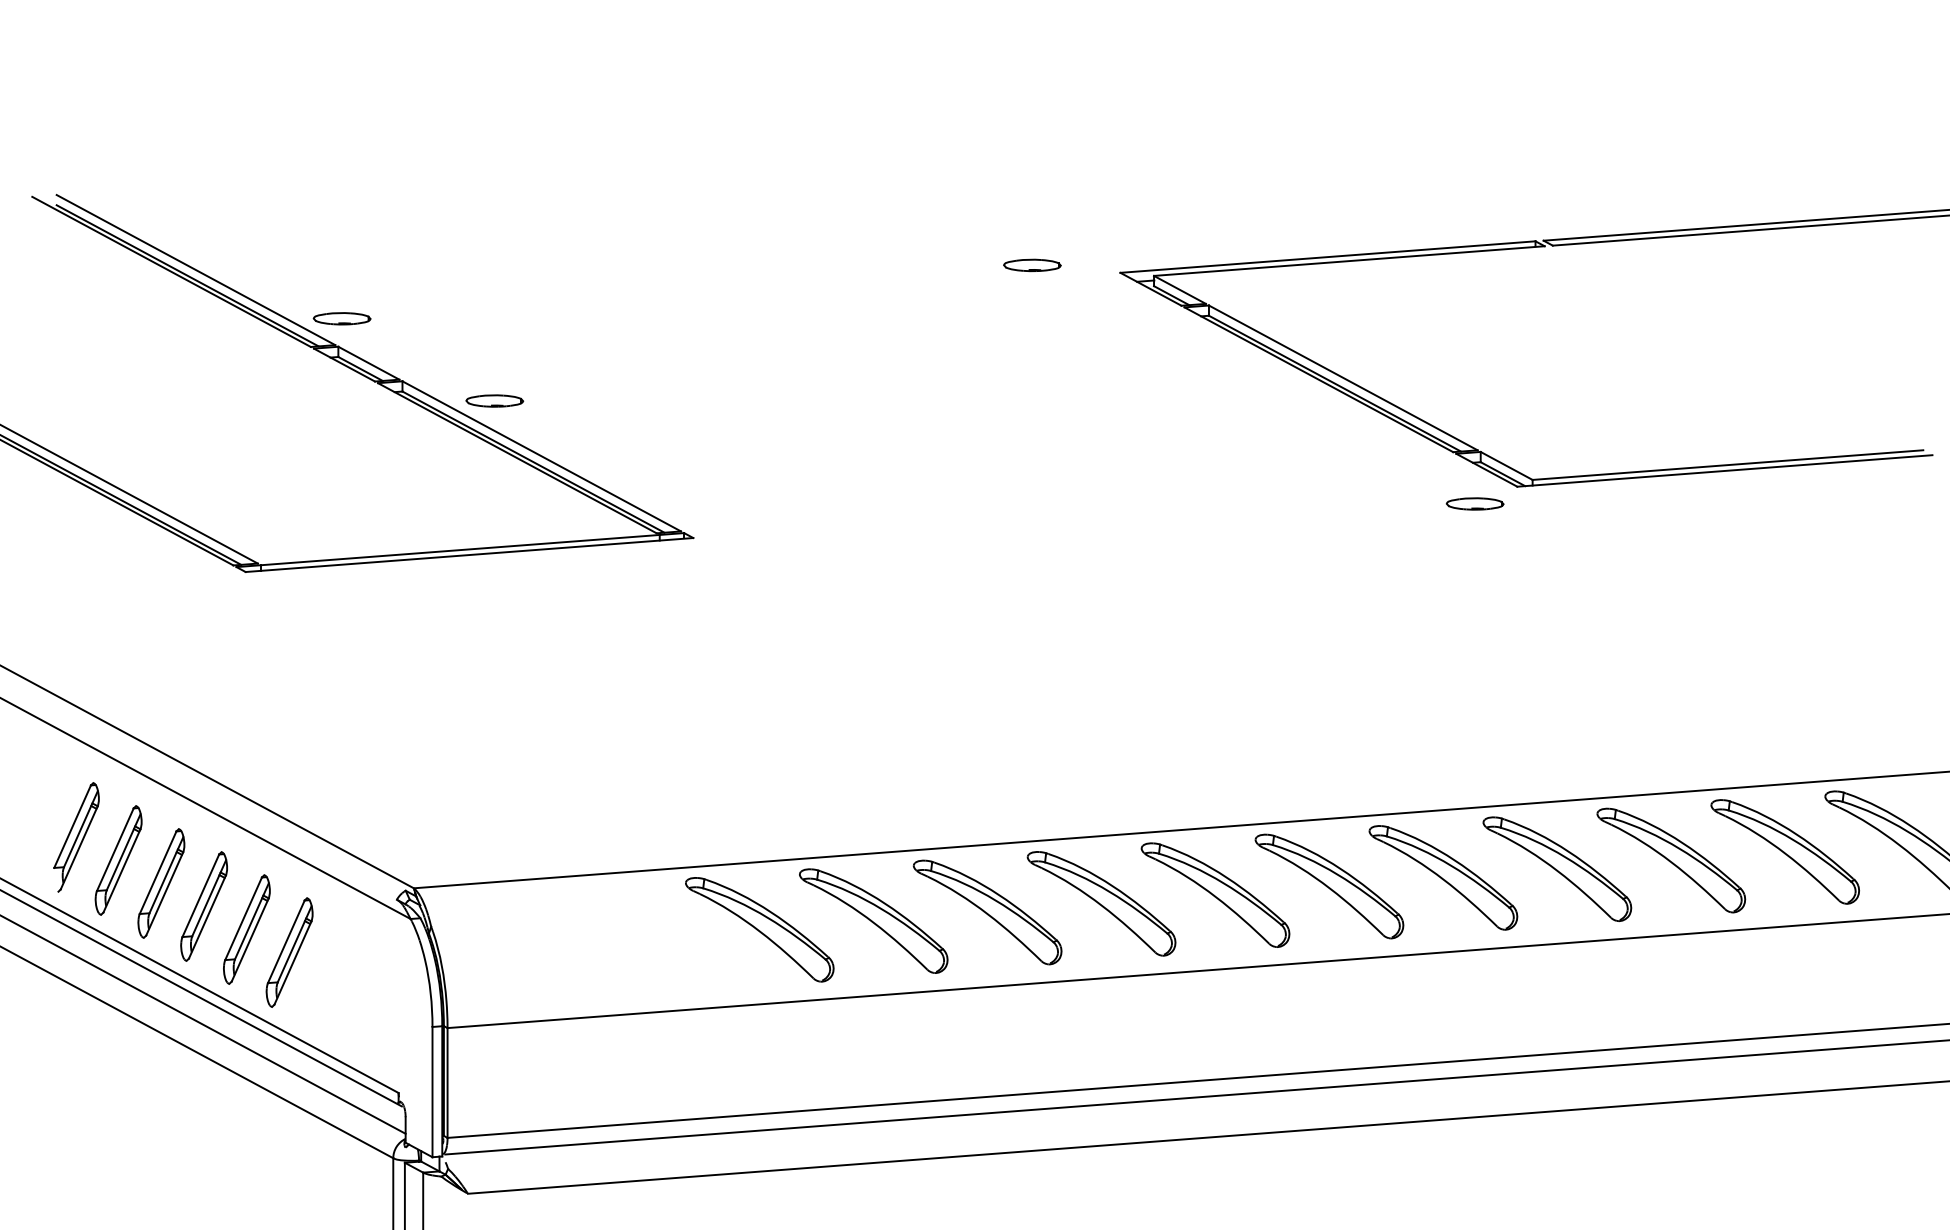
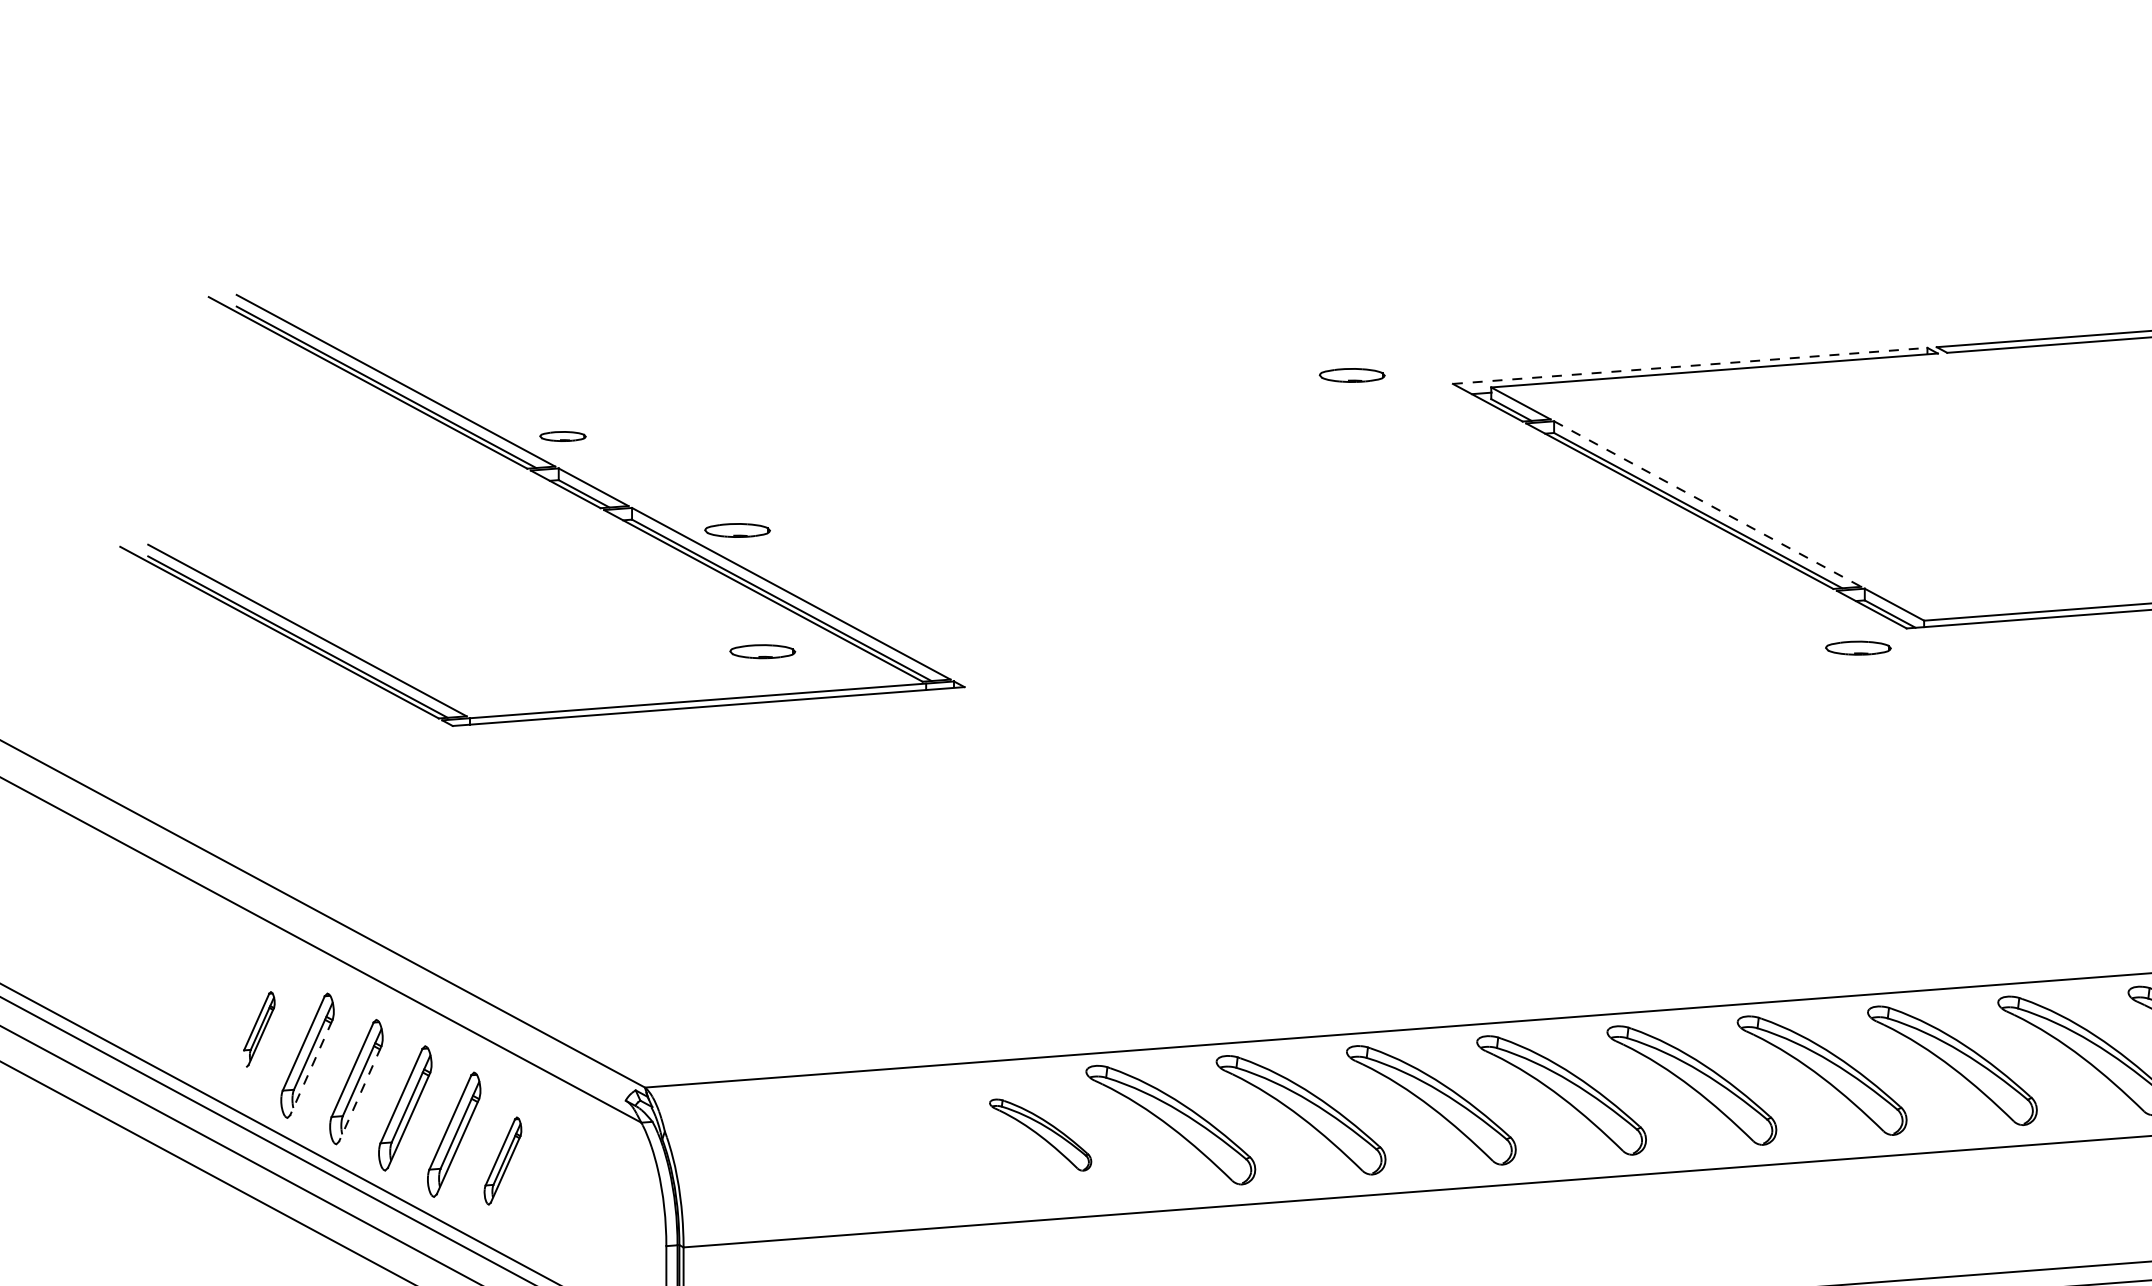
line: (1328, 257) -> (1690, 366), solid -> dashed
part: (341, 318) -> (562, 436), size x0.7
line: (1343, 377) -> (1707, 503), solid -> dashed
part: (516, 506) -> (762, 651), added
part: (76, 837) -> (259, 1029), size x0.6
line: (121, 871) -> (310, 1068), solid -> dashed
line: (164, 894) -> (359, 1094), solid -> dashed
part: (759, 929) -> (1040, 1134), size x0.6
part: (289, 952) -> (502, 1160), size x0.7

